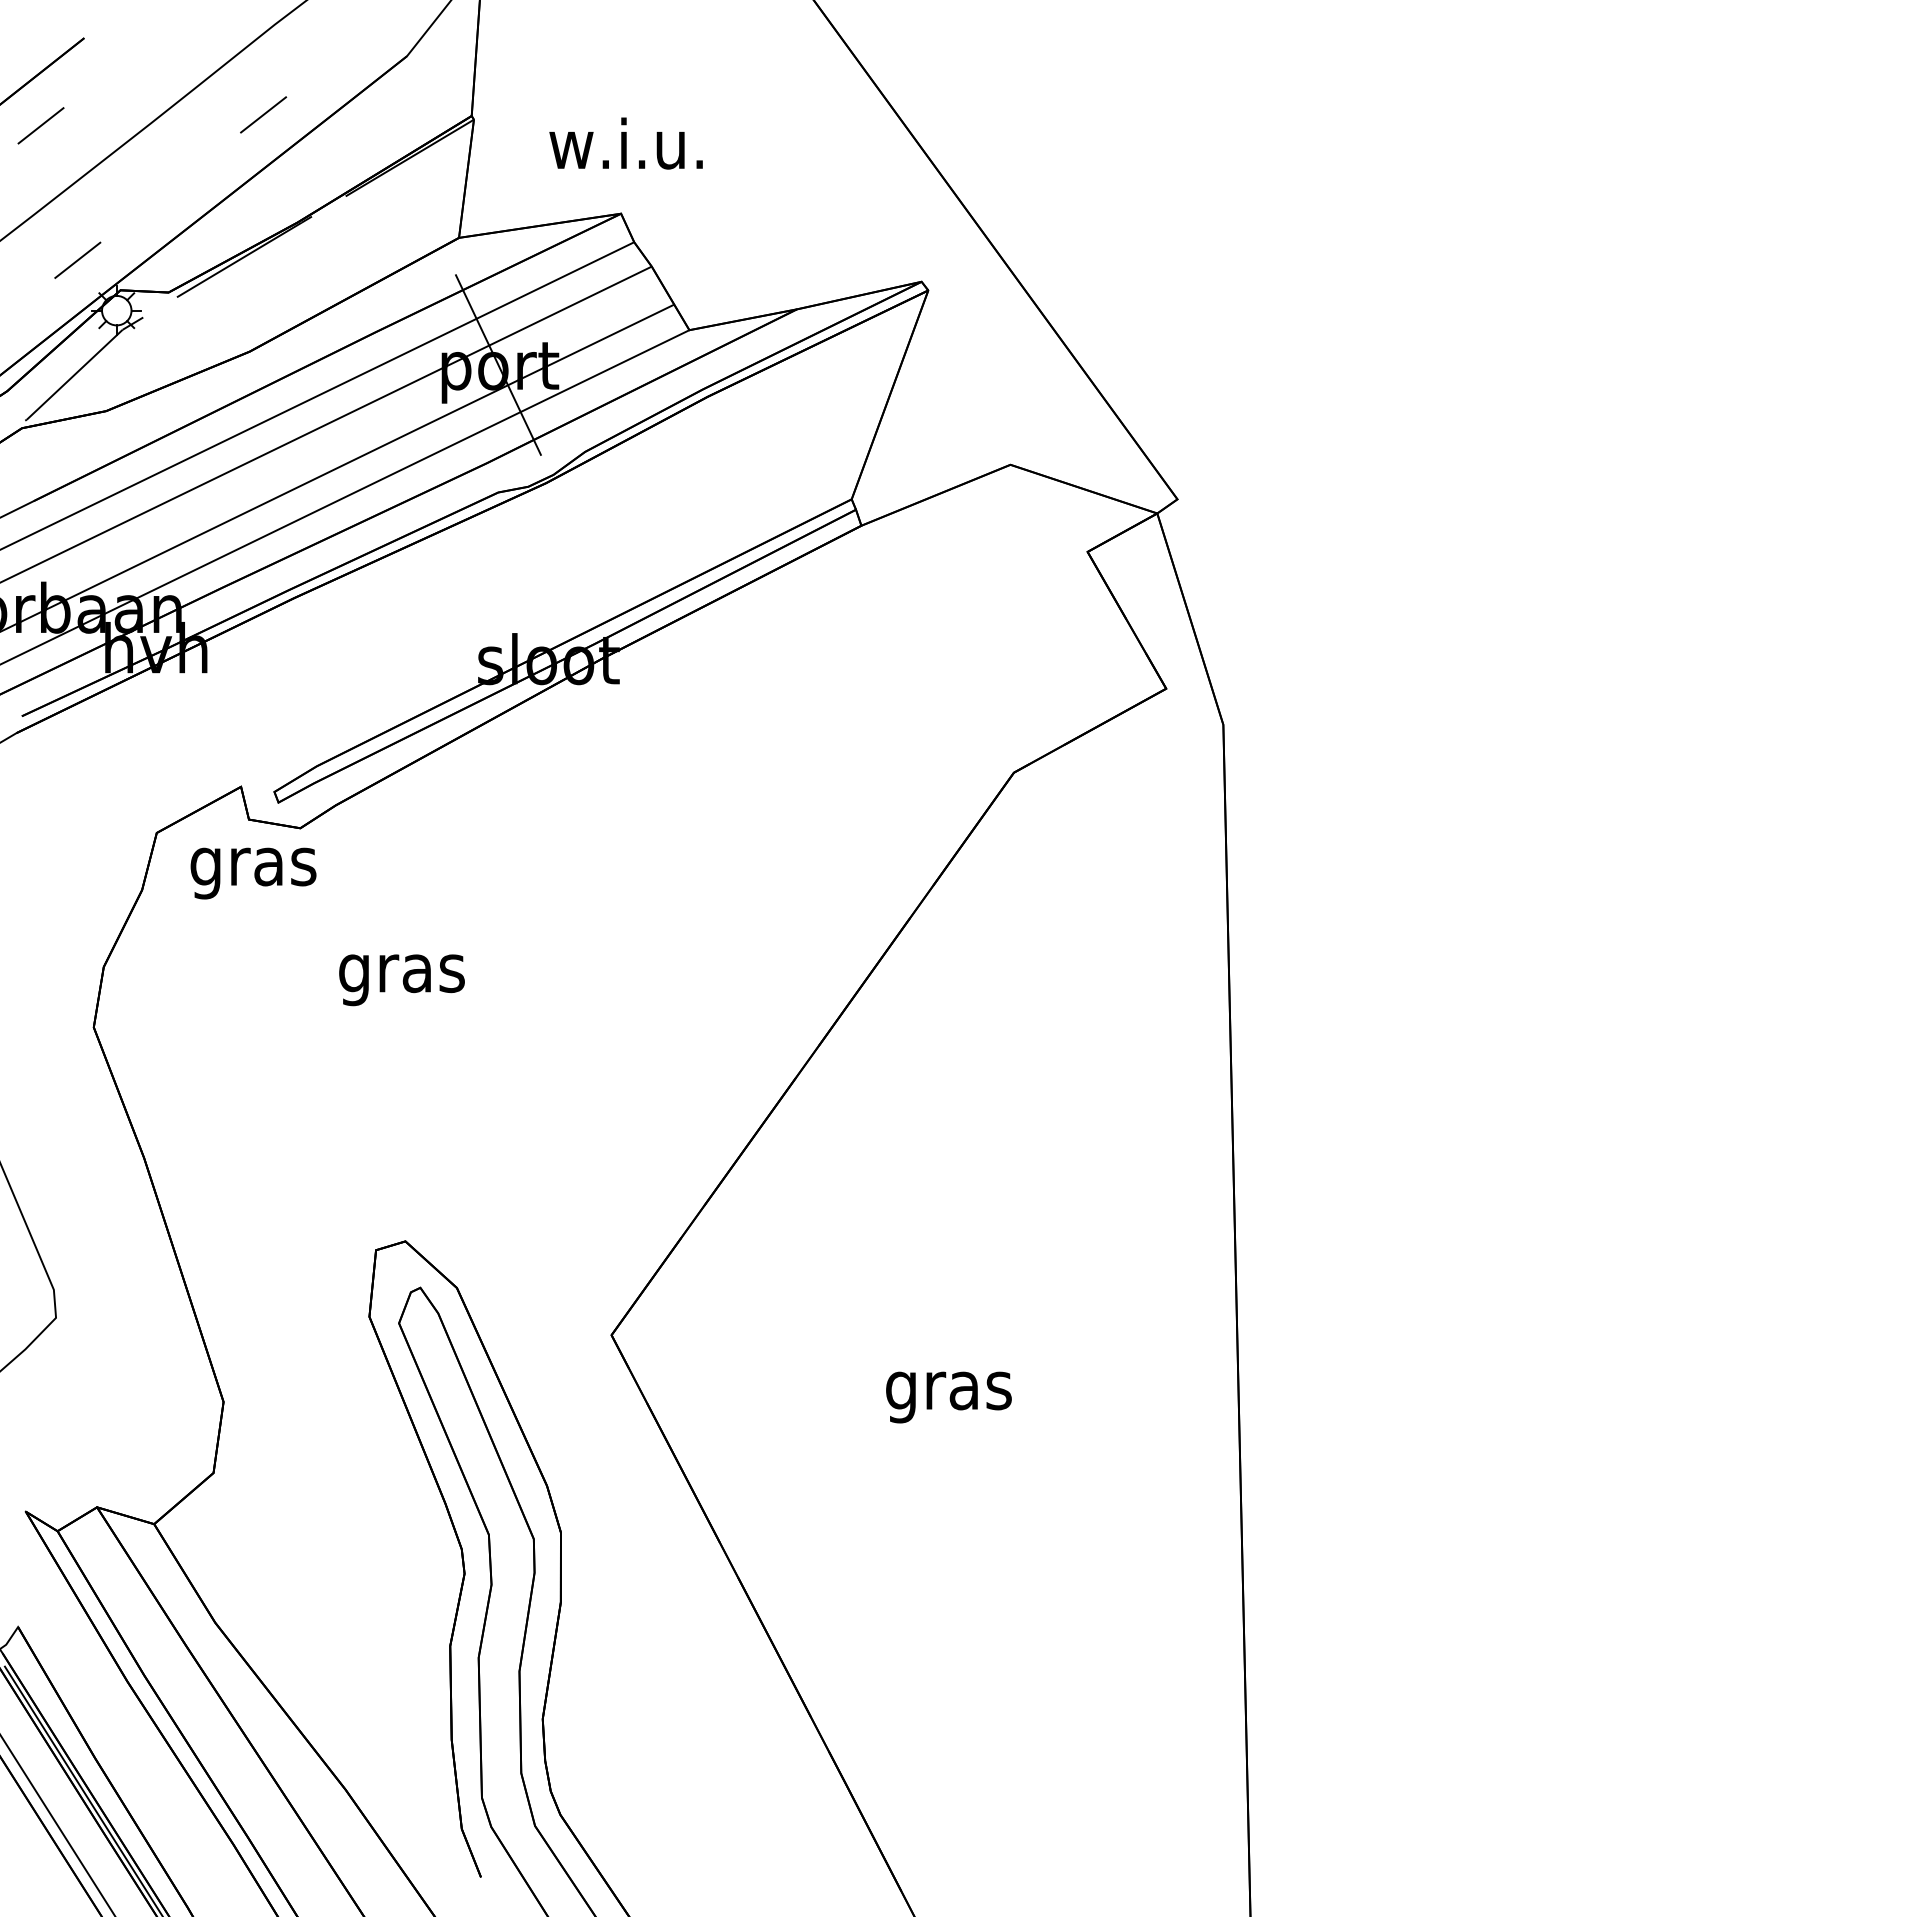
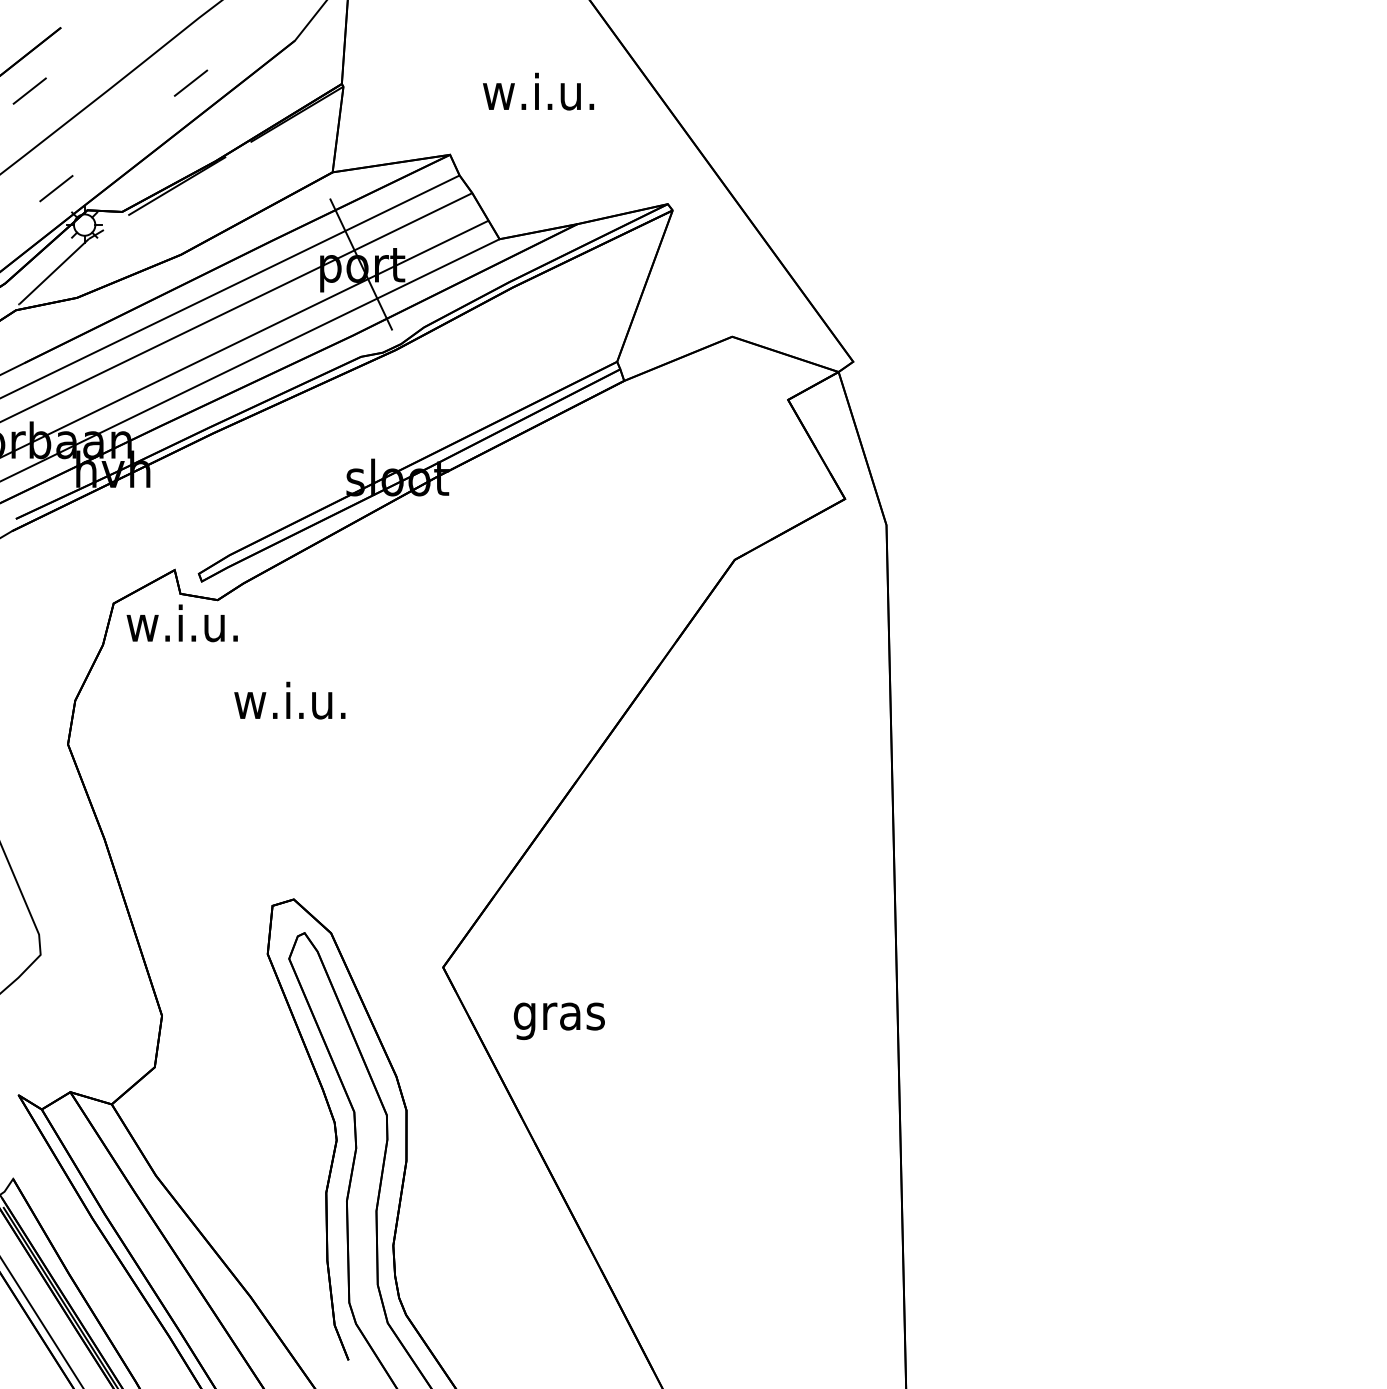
text: (625, 143) -> (538, 91), moved
text: (251, 866) -> (182, 627), gras -> w.i.u.
text: (399, 973) -> (289, 705), gras -> w.i.u.
text: (948, 1397) -> (559, 1021), moved

